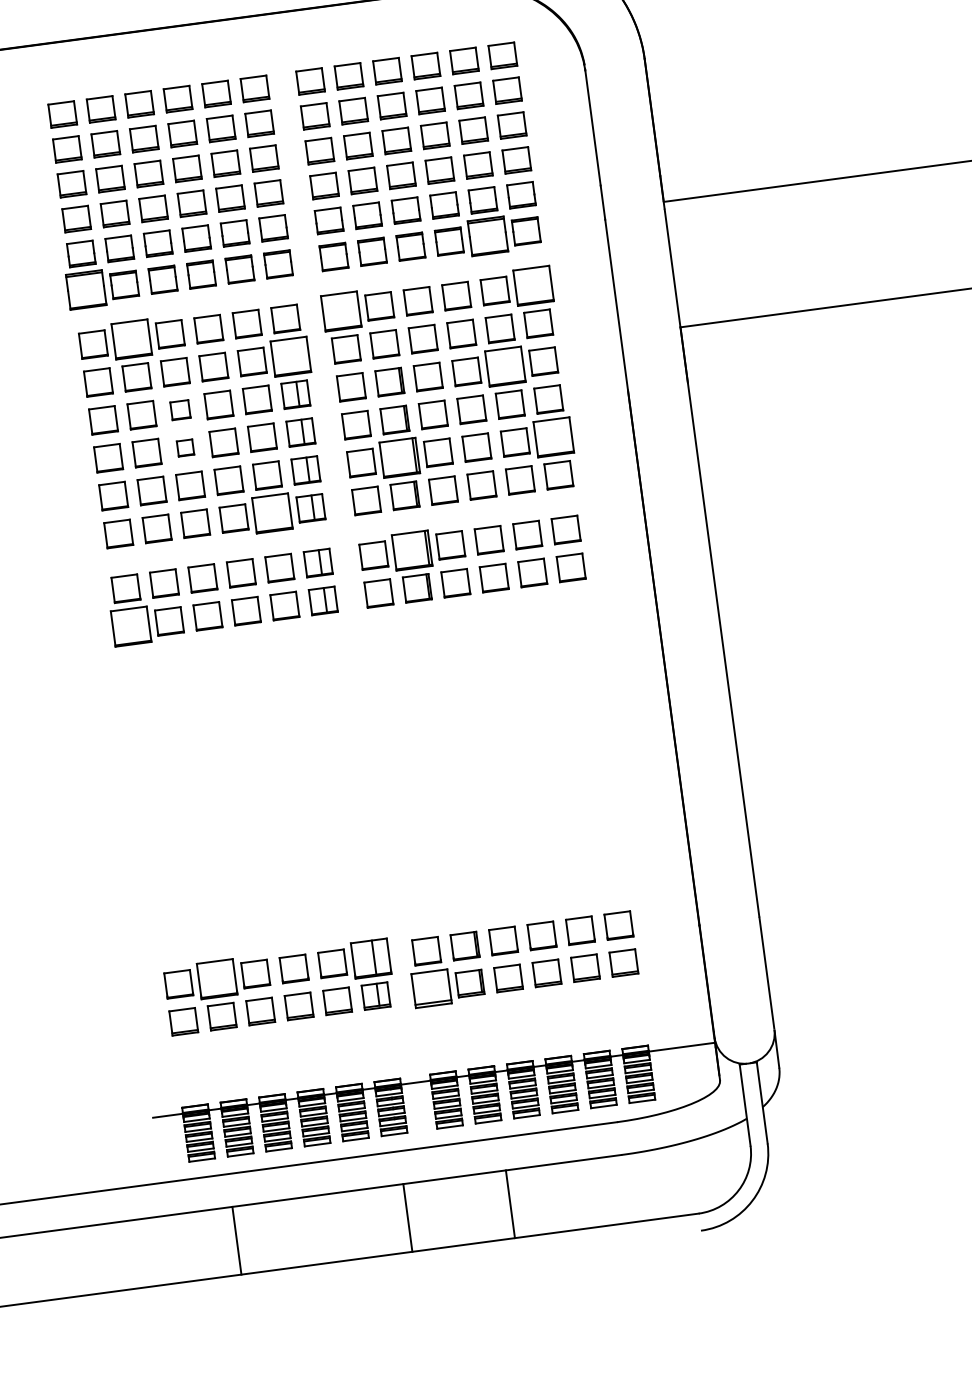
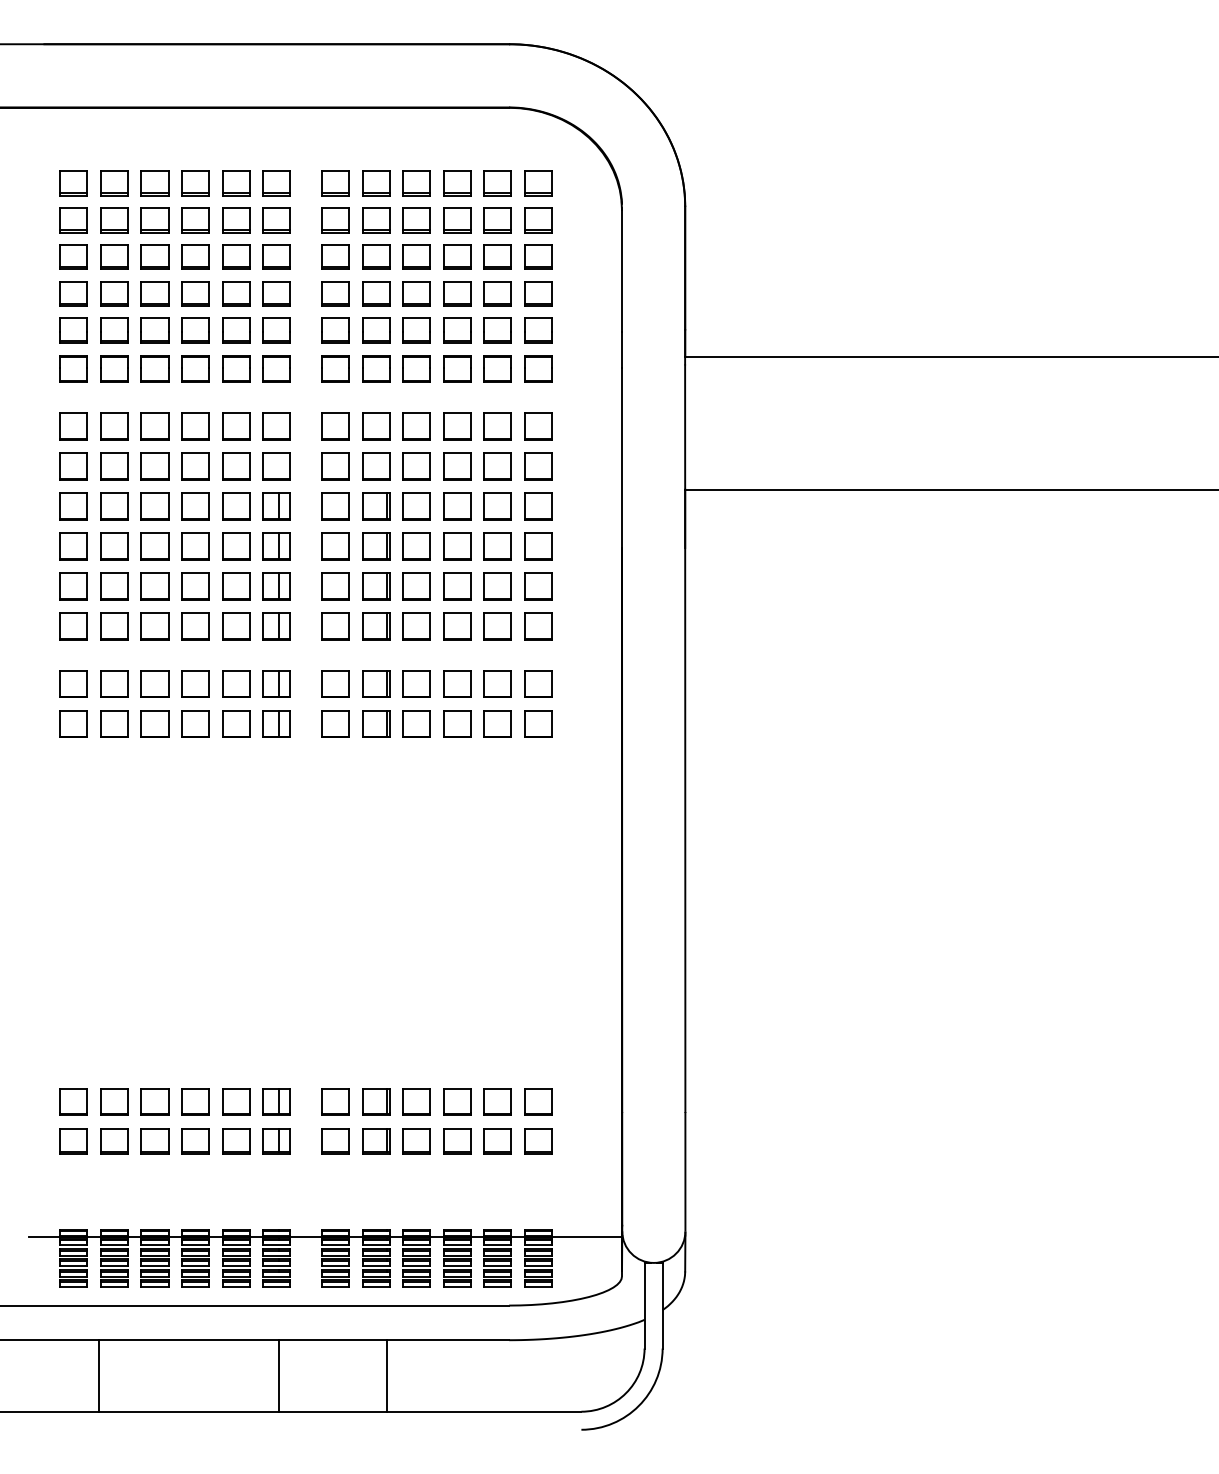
part: (487, 236) -> (497, 368), size x0.71
part: (533, 286) -> (538, 426), size x0.71
part: (85, 289) -> (73, 368), size x0.71
part: (341, 311) -> (335, 426), size x0.71
part: (132, 339) -> (114, 426), size x0.71
part: (290, 357) -> (276, 466), size x0.71
part: (504, 366) -> (497, 506), size x0.71
part: (180, 410) -> (154, 506), size x1.43
part: (553, 437) -> (538, 586), size x0.71
part: (185, 448) -> (154, 546), size x1.67
part: (400, 458) -> (376, 586), size x0.71
part: (272, 513) -> (236, 626), size x0.71
part: (412, 549) -> (376, 683), size x0.71
part: (130, 626) -> (73, 723), size x0.71
part: (370, 958) -> (276, 1101), size x0.71
part: (217, 978) -> (114, 1101), size x0.71
part: (431, 988) -> (335, 1141), size x0.71

